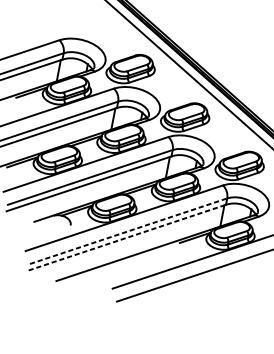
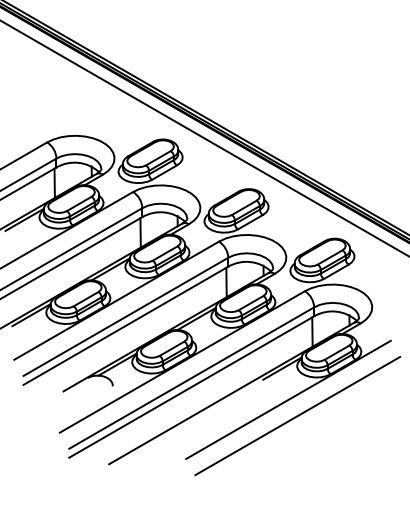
line: (129, 230) -> (192, 377), dashed -> solid
line: (127, 237) -> (192, 386), dashed -> solid

